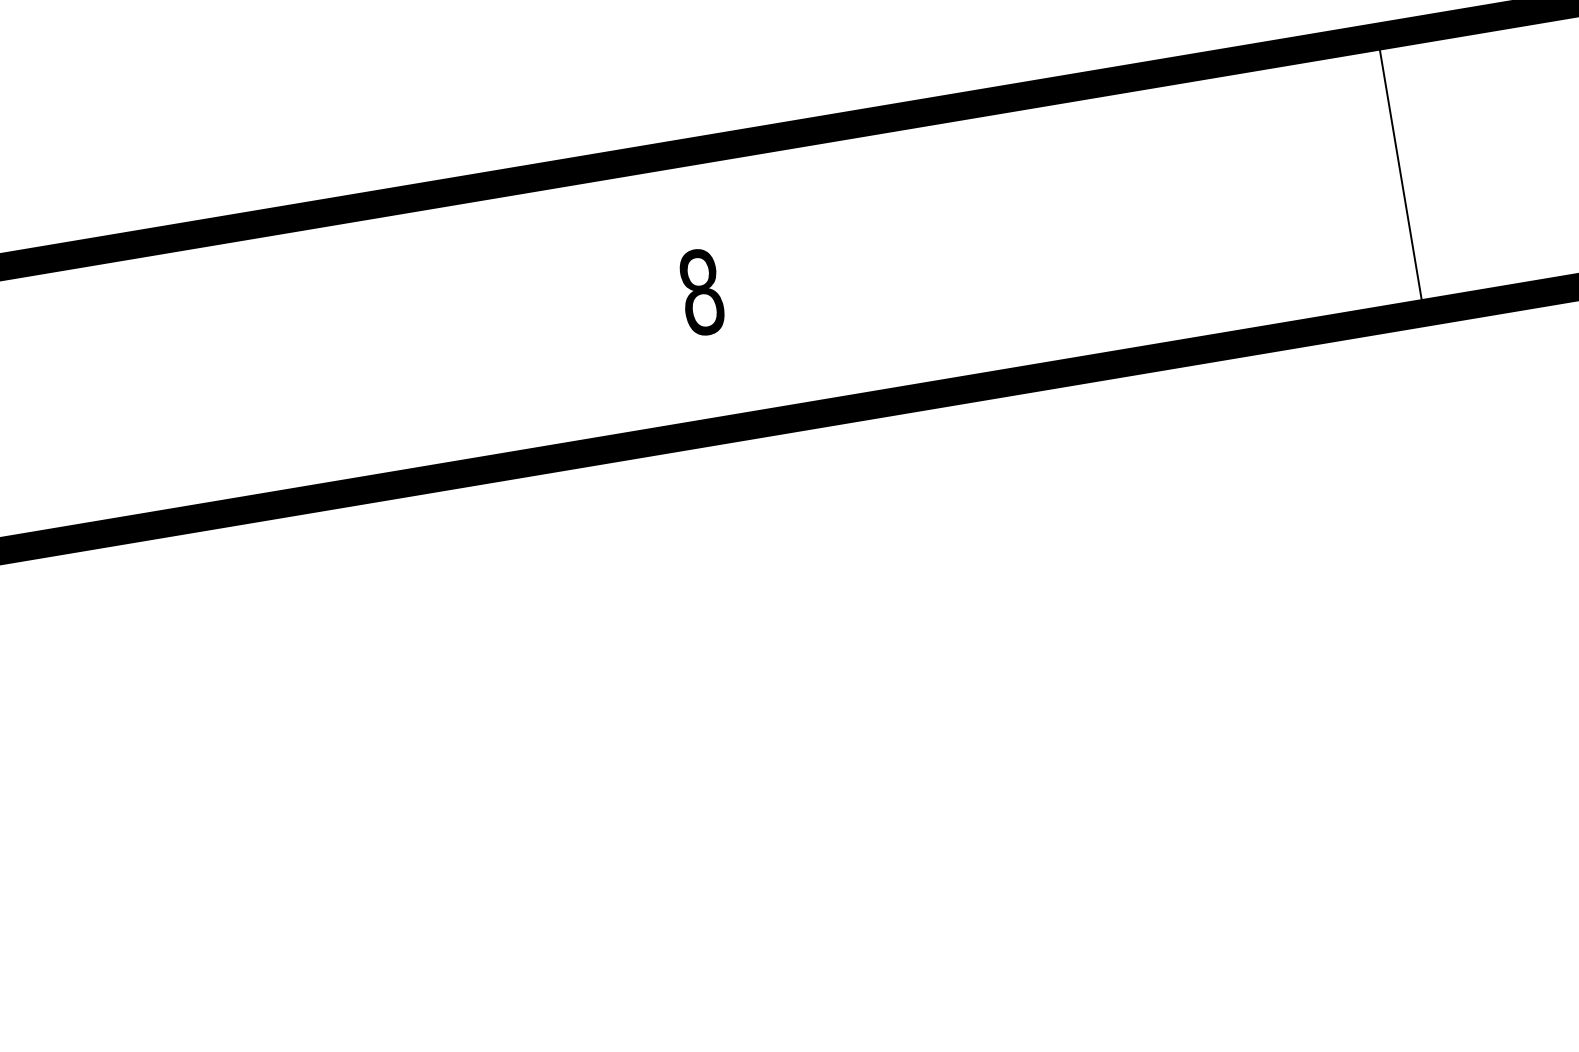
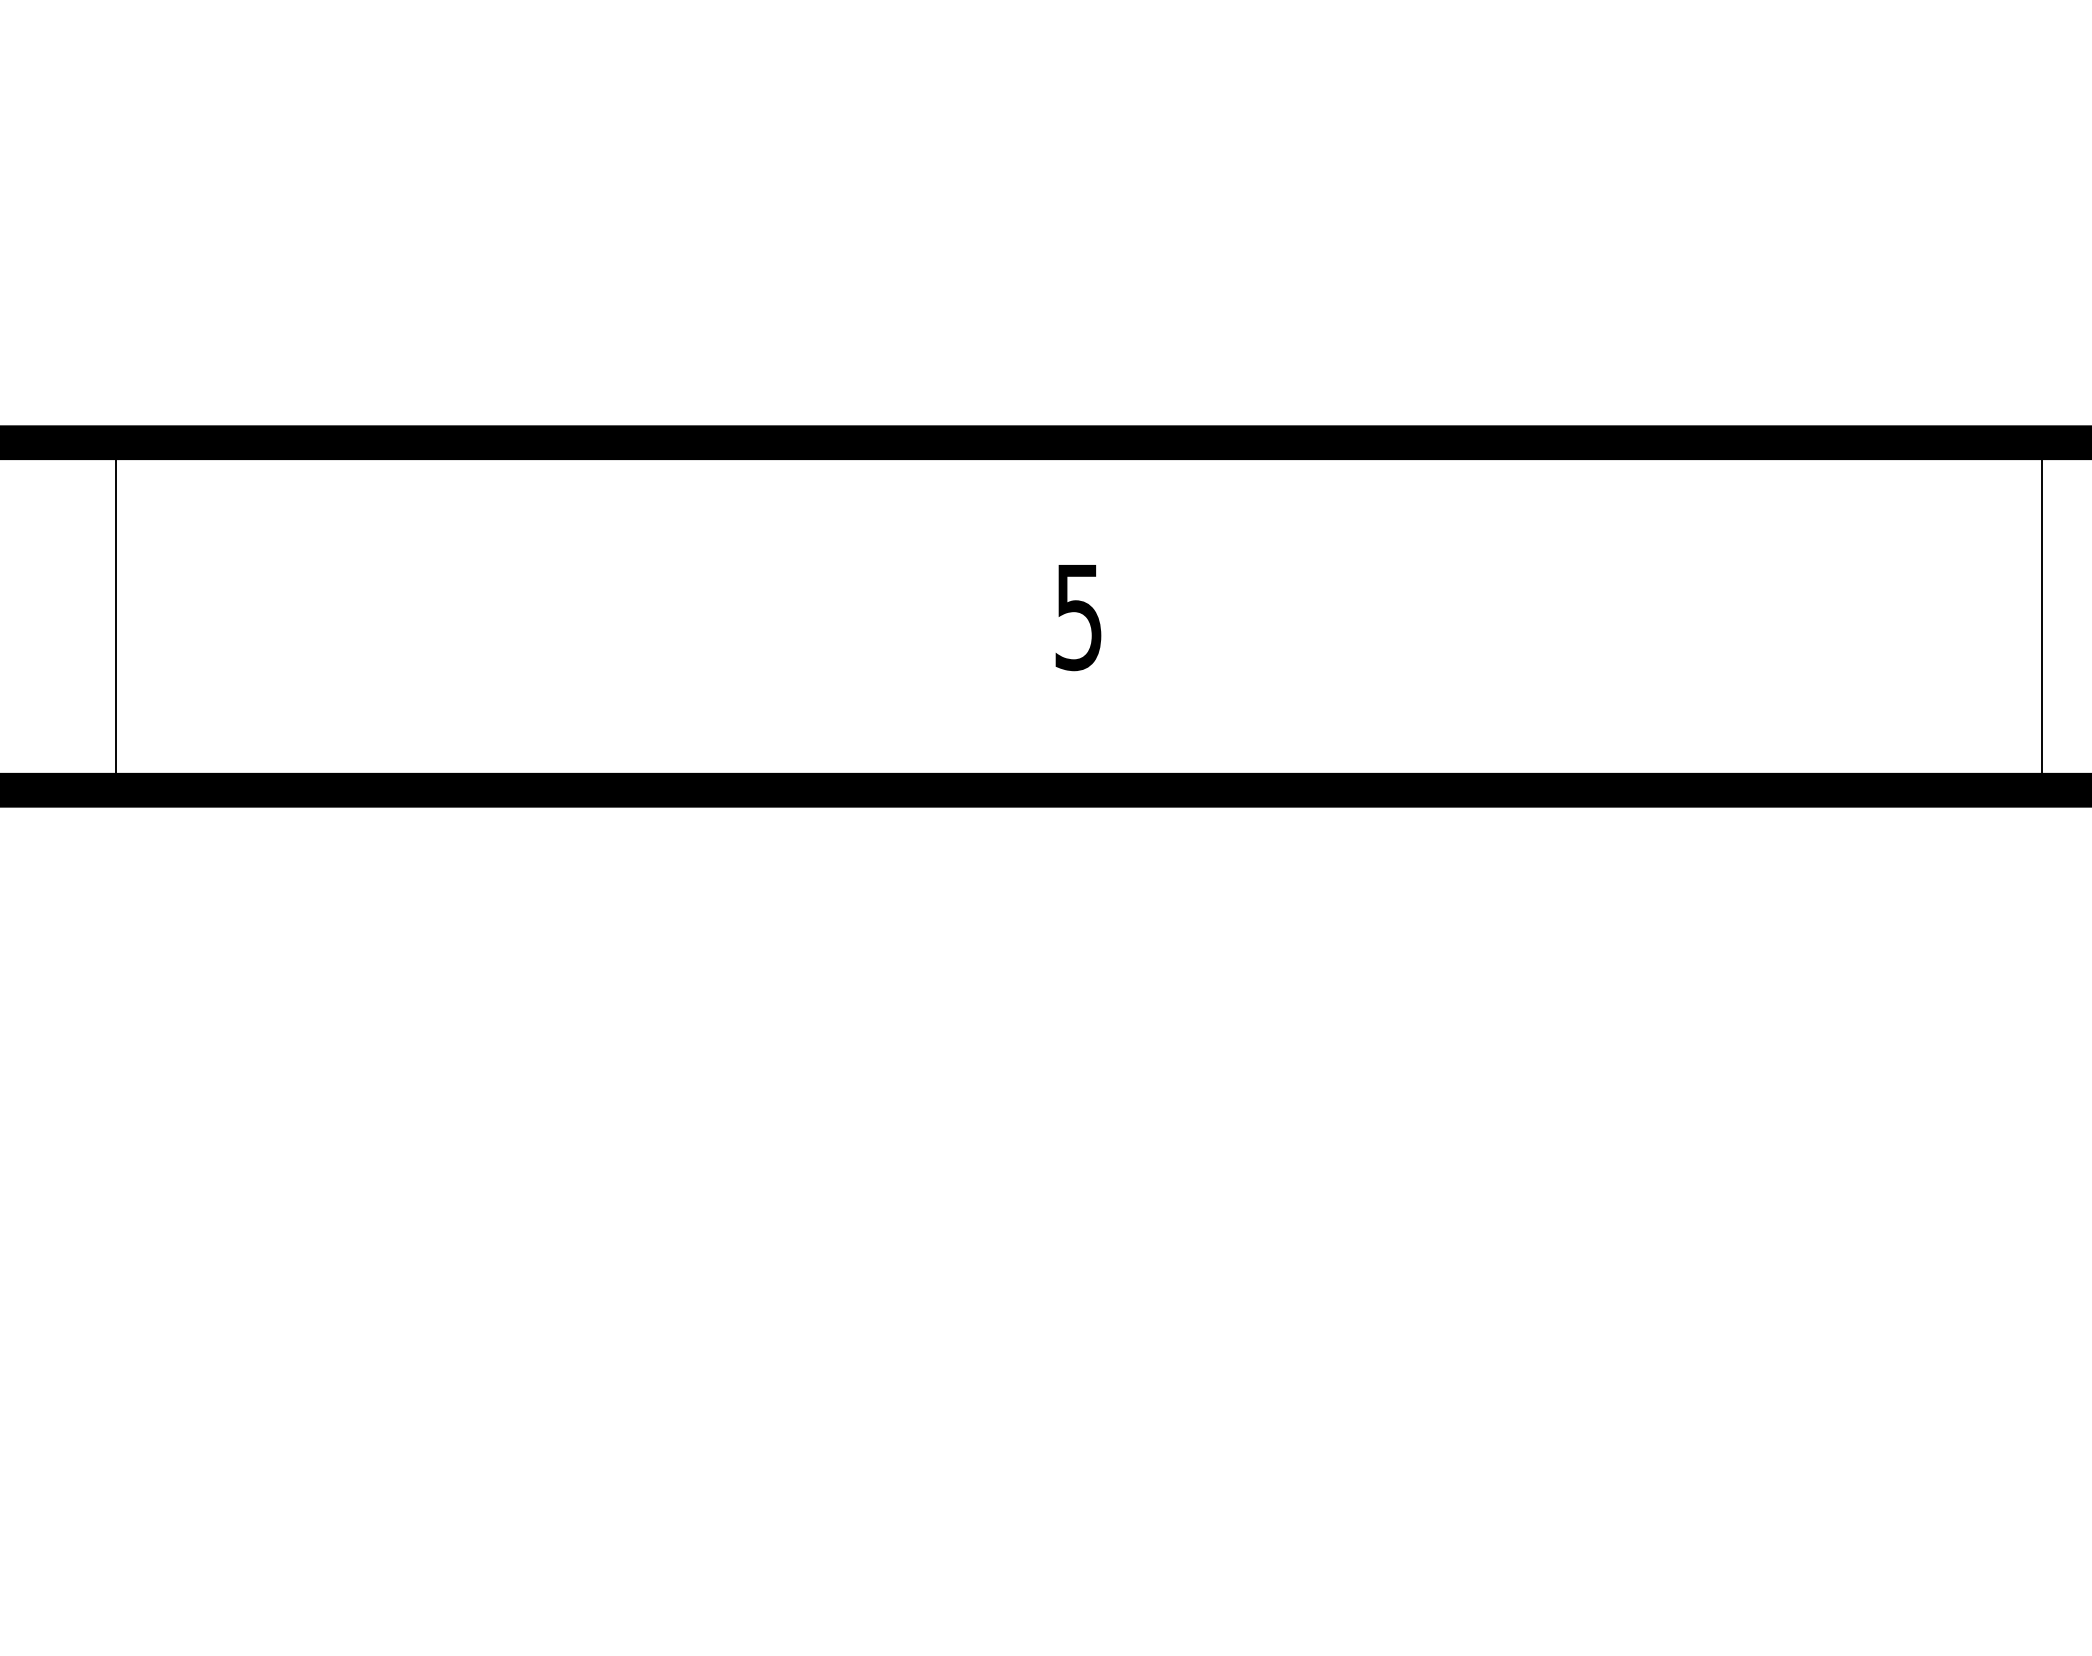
line: (1400, 174) -> (2041, 616), moved
text: (701, 292) -> (1078, 617), 8 -> 5

